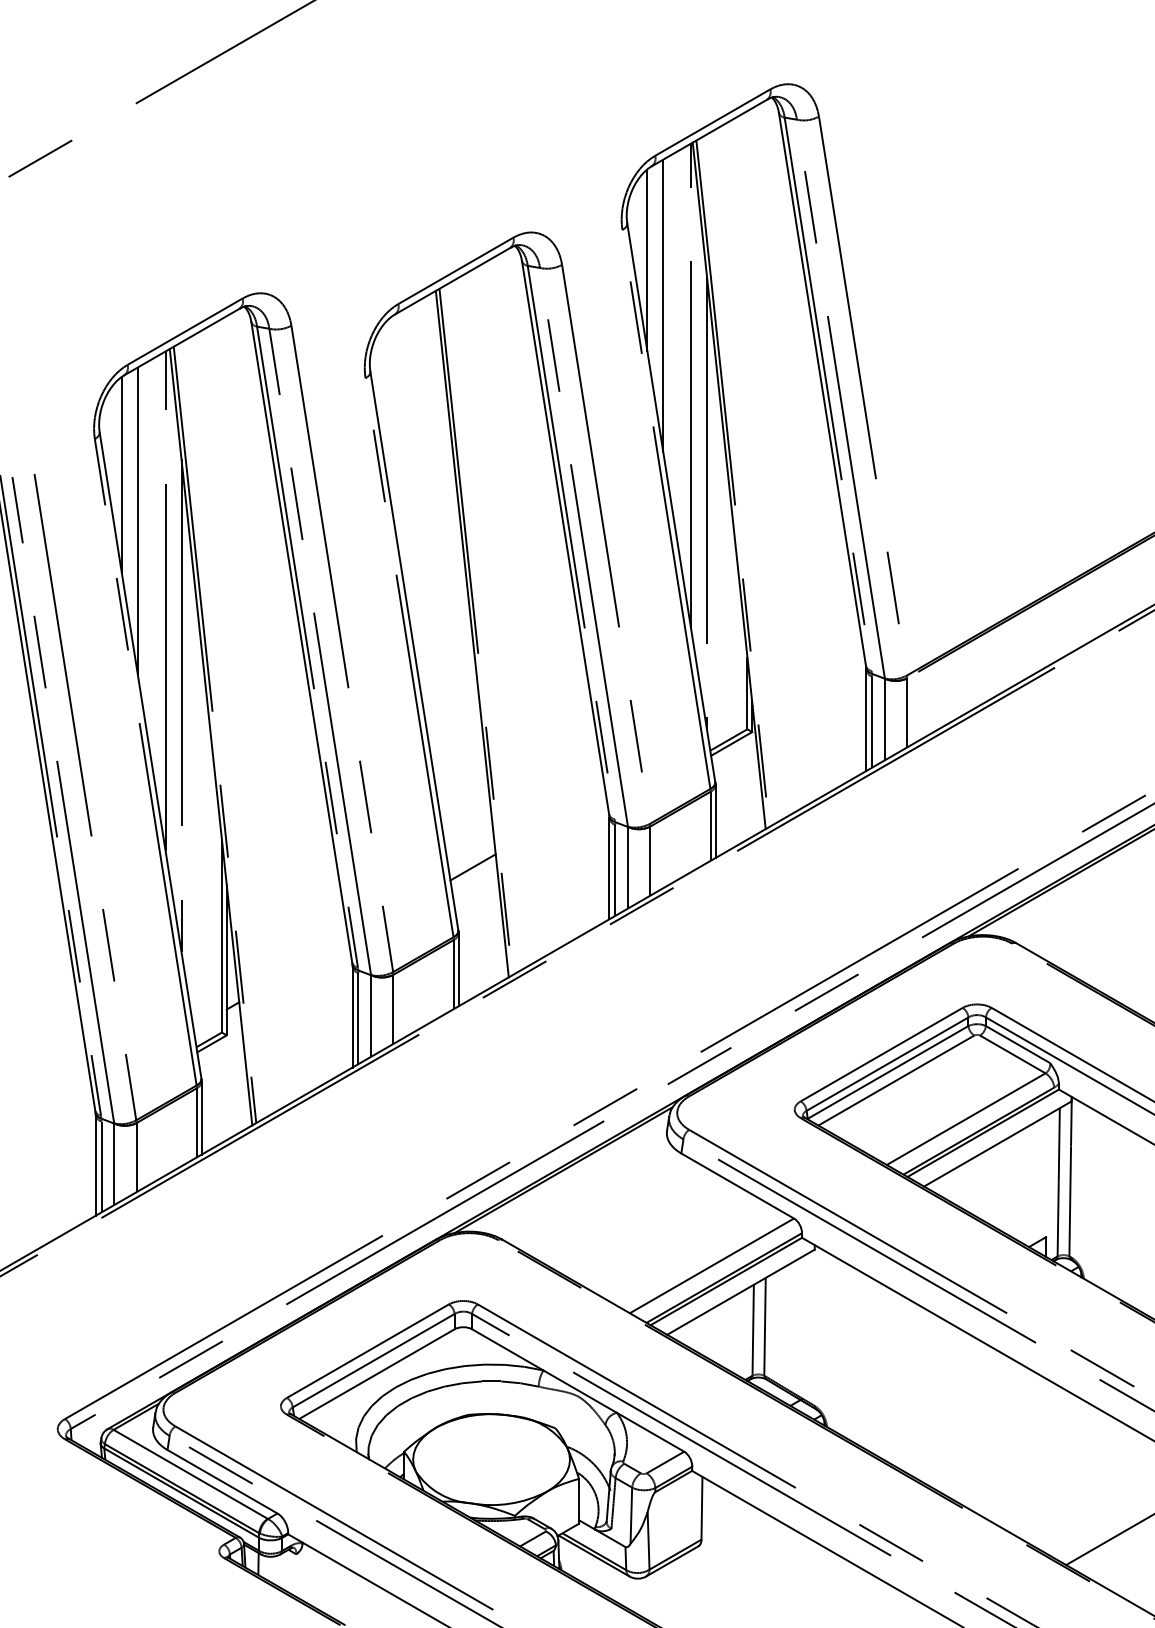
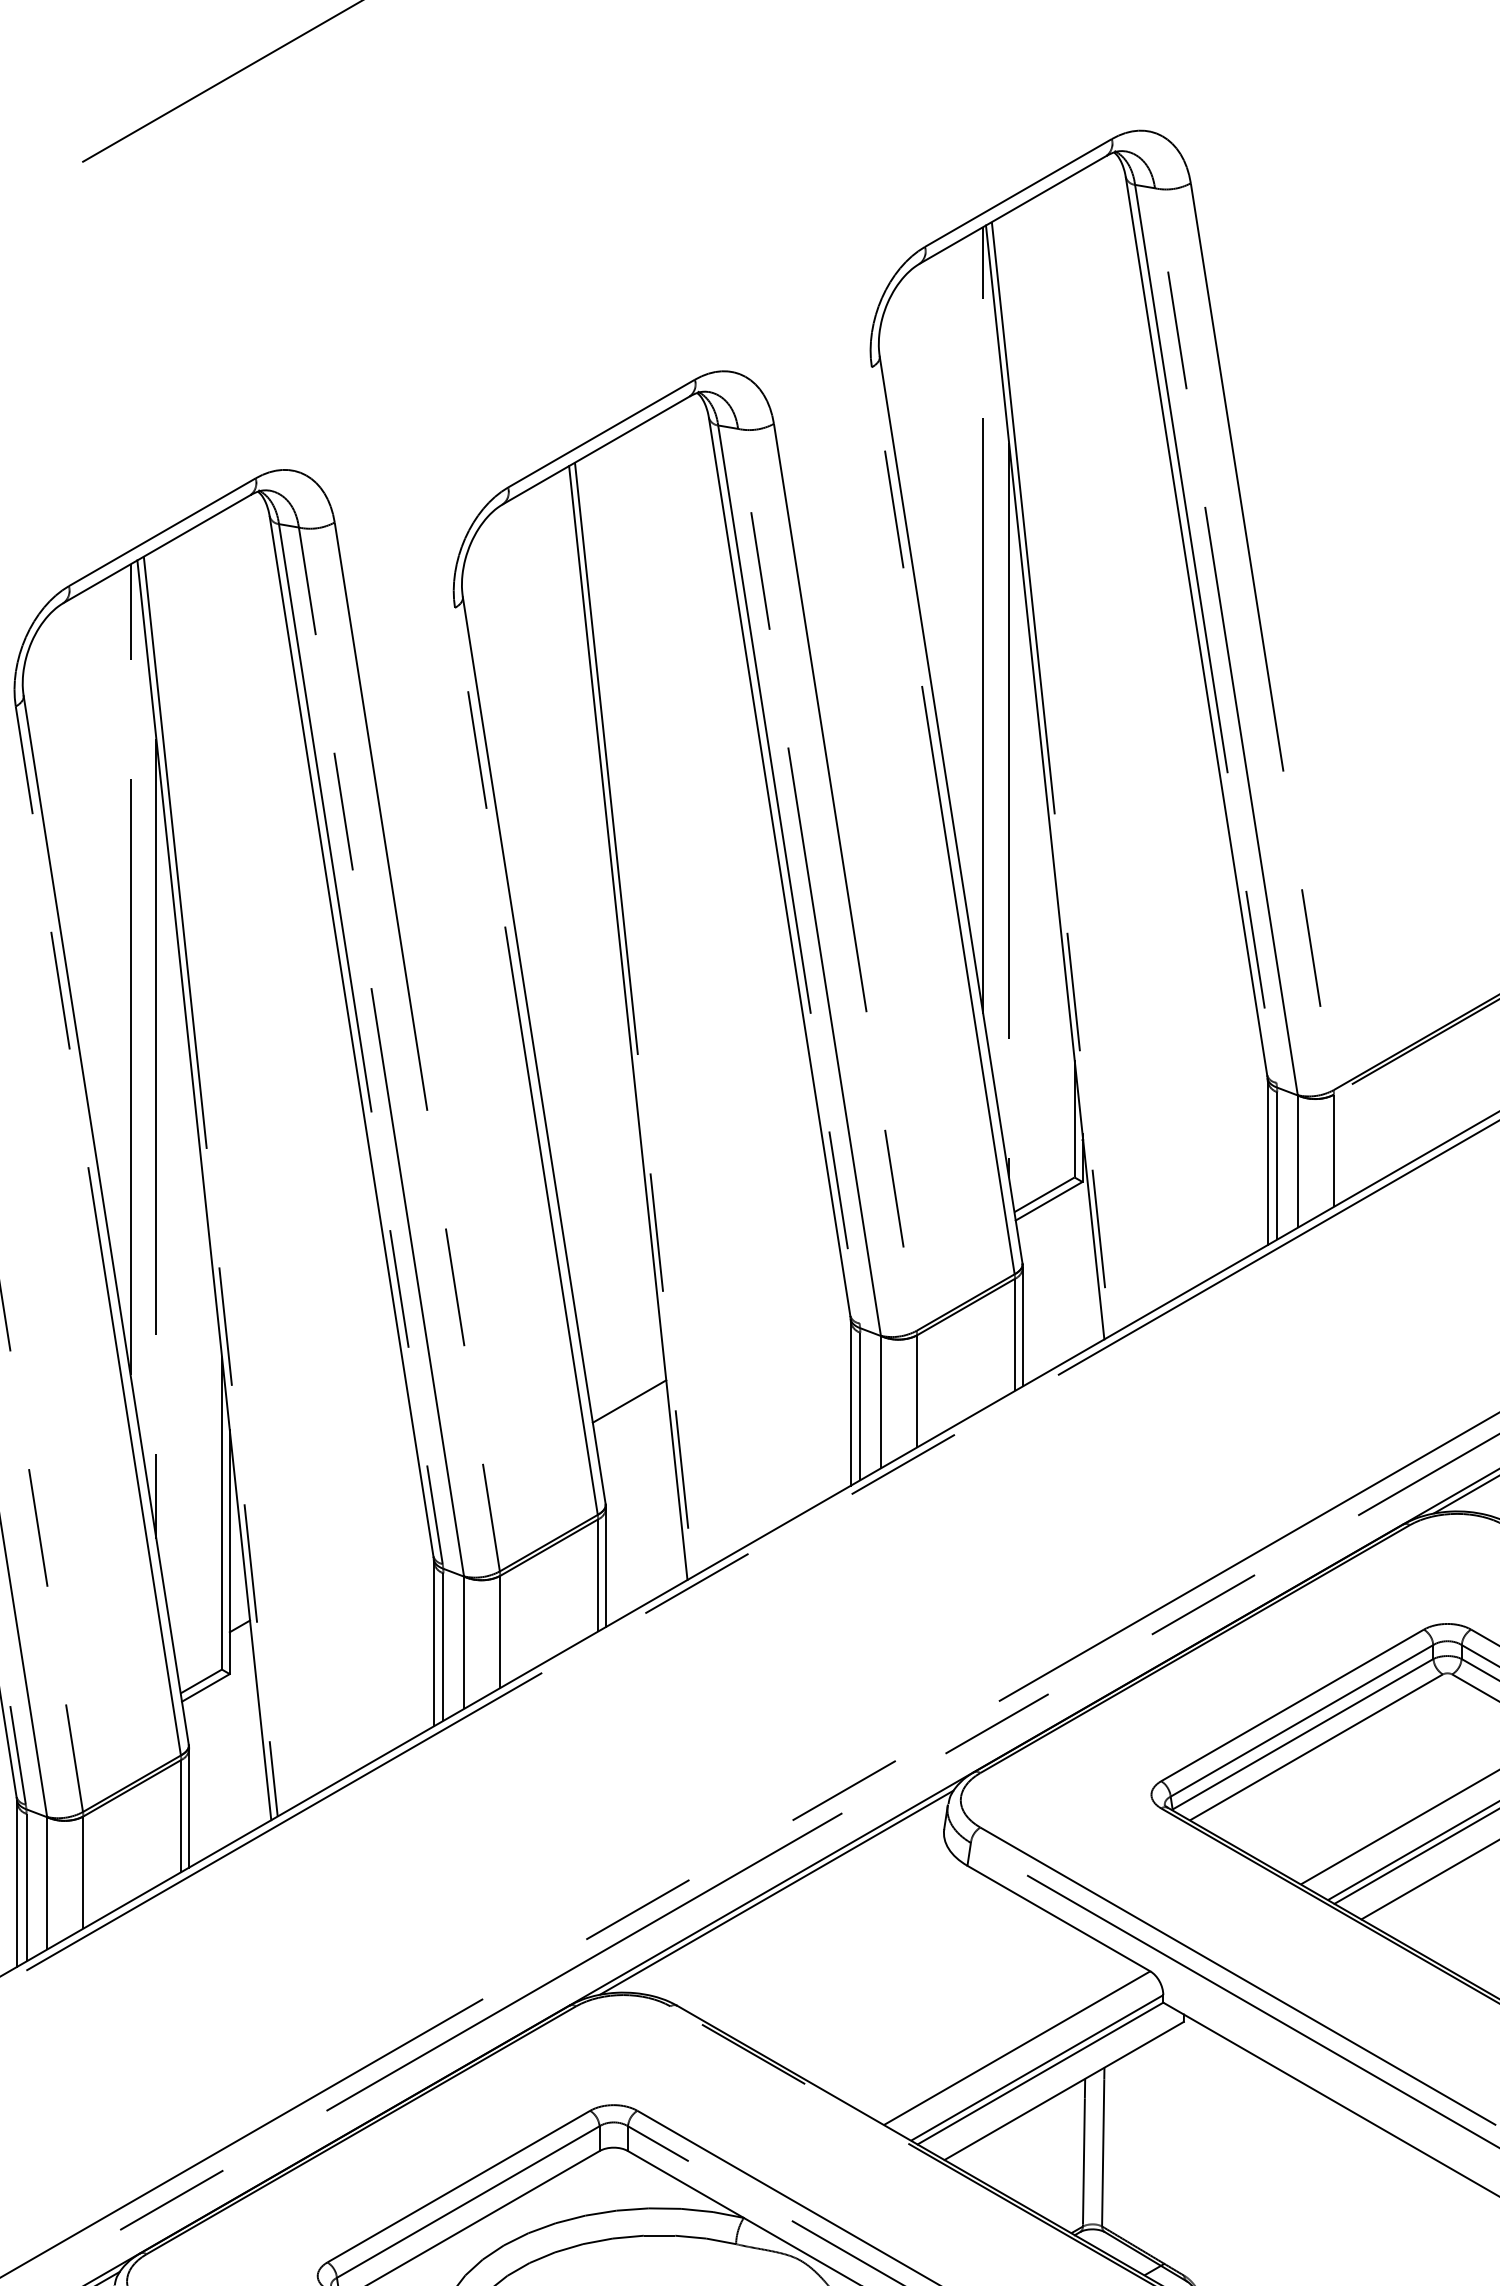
line: (647, 260) -> (912, 416), removed
line: (663, 305) -> (938, 489), removed
line: (121, 475) -> (59, 765), removed
line: (137, 521) -> (84, 840), removed

